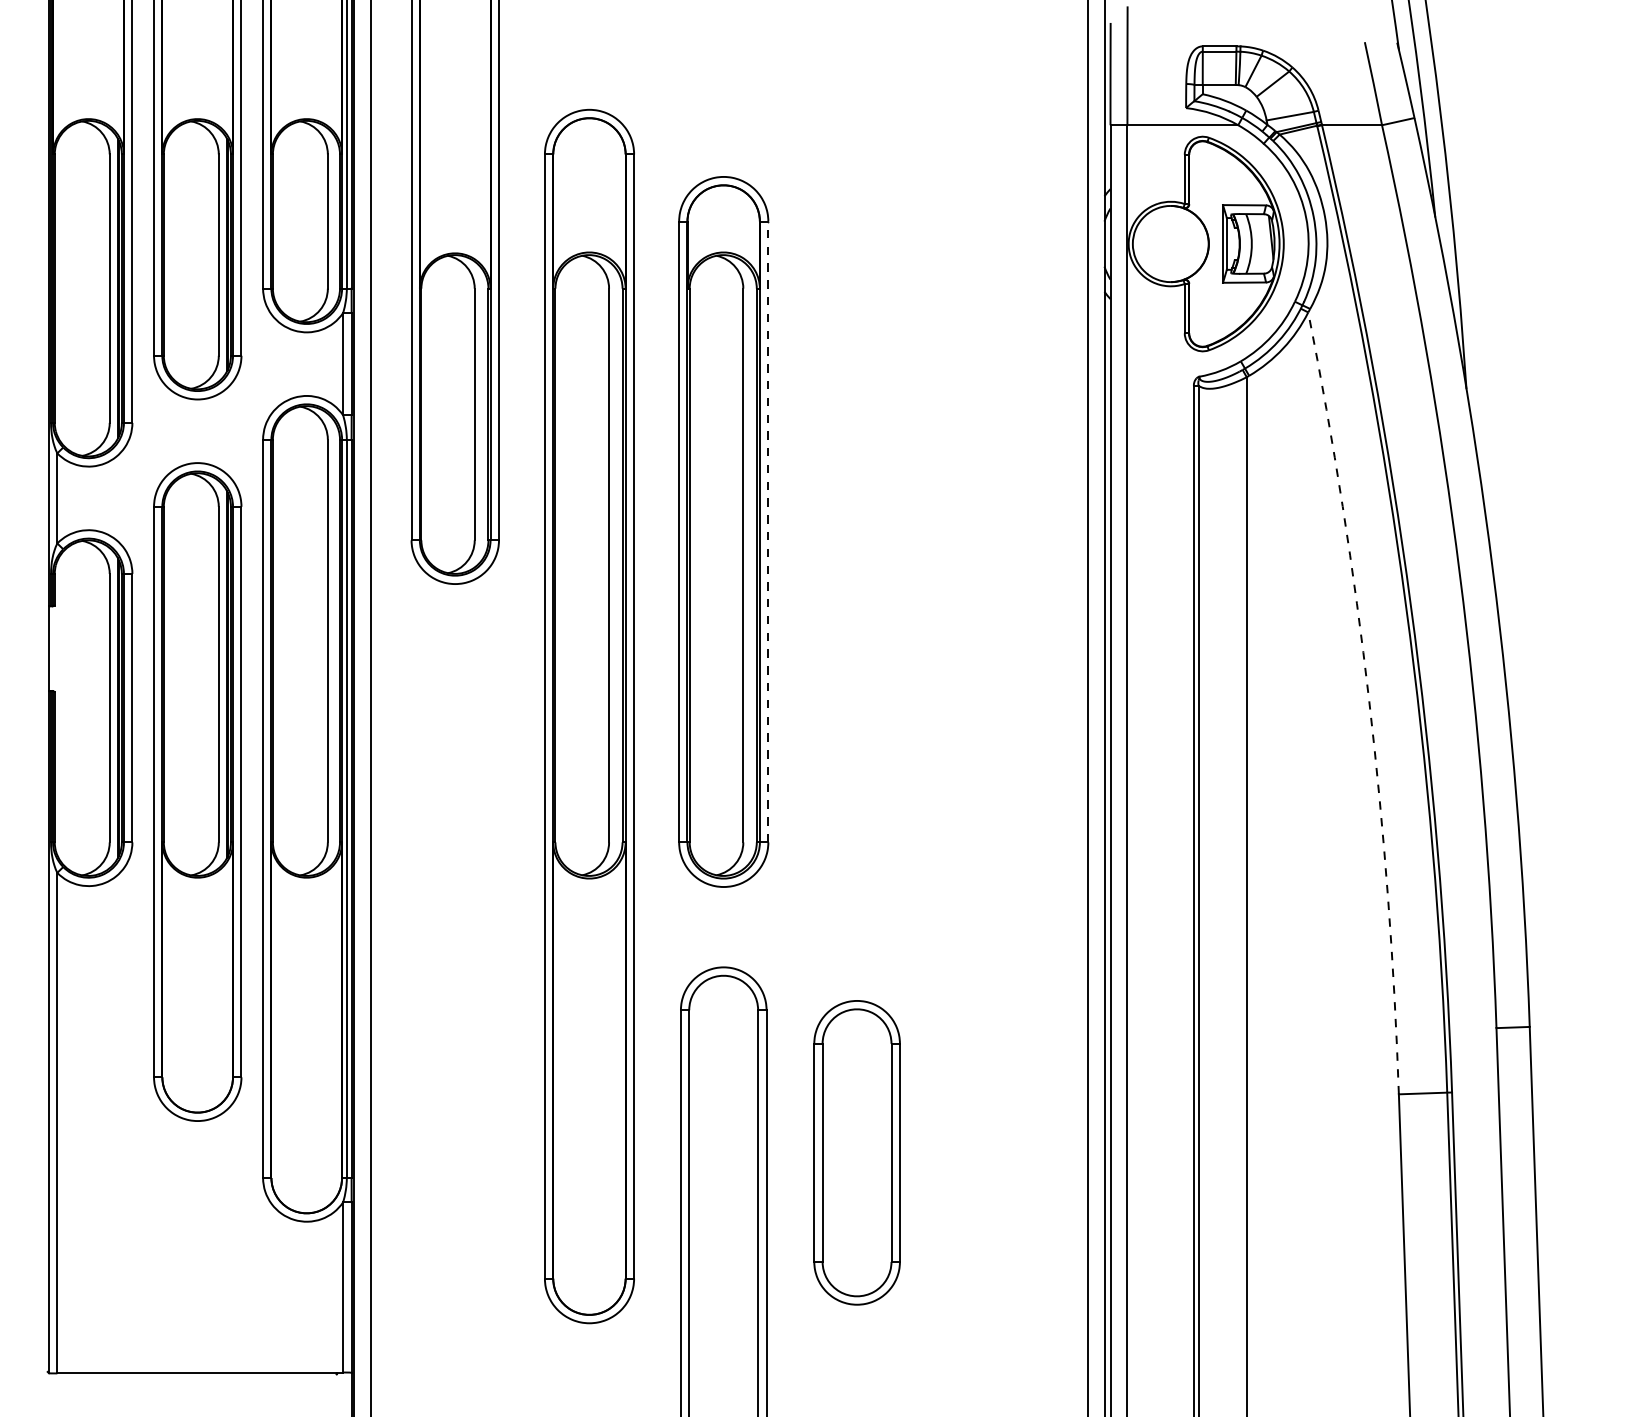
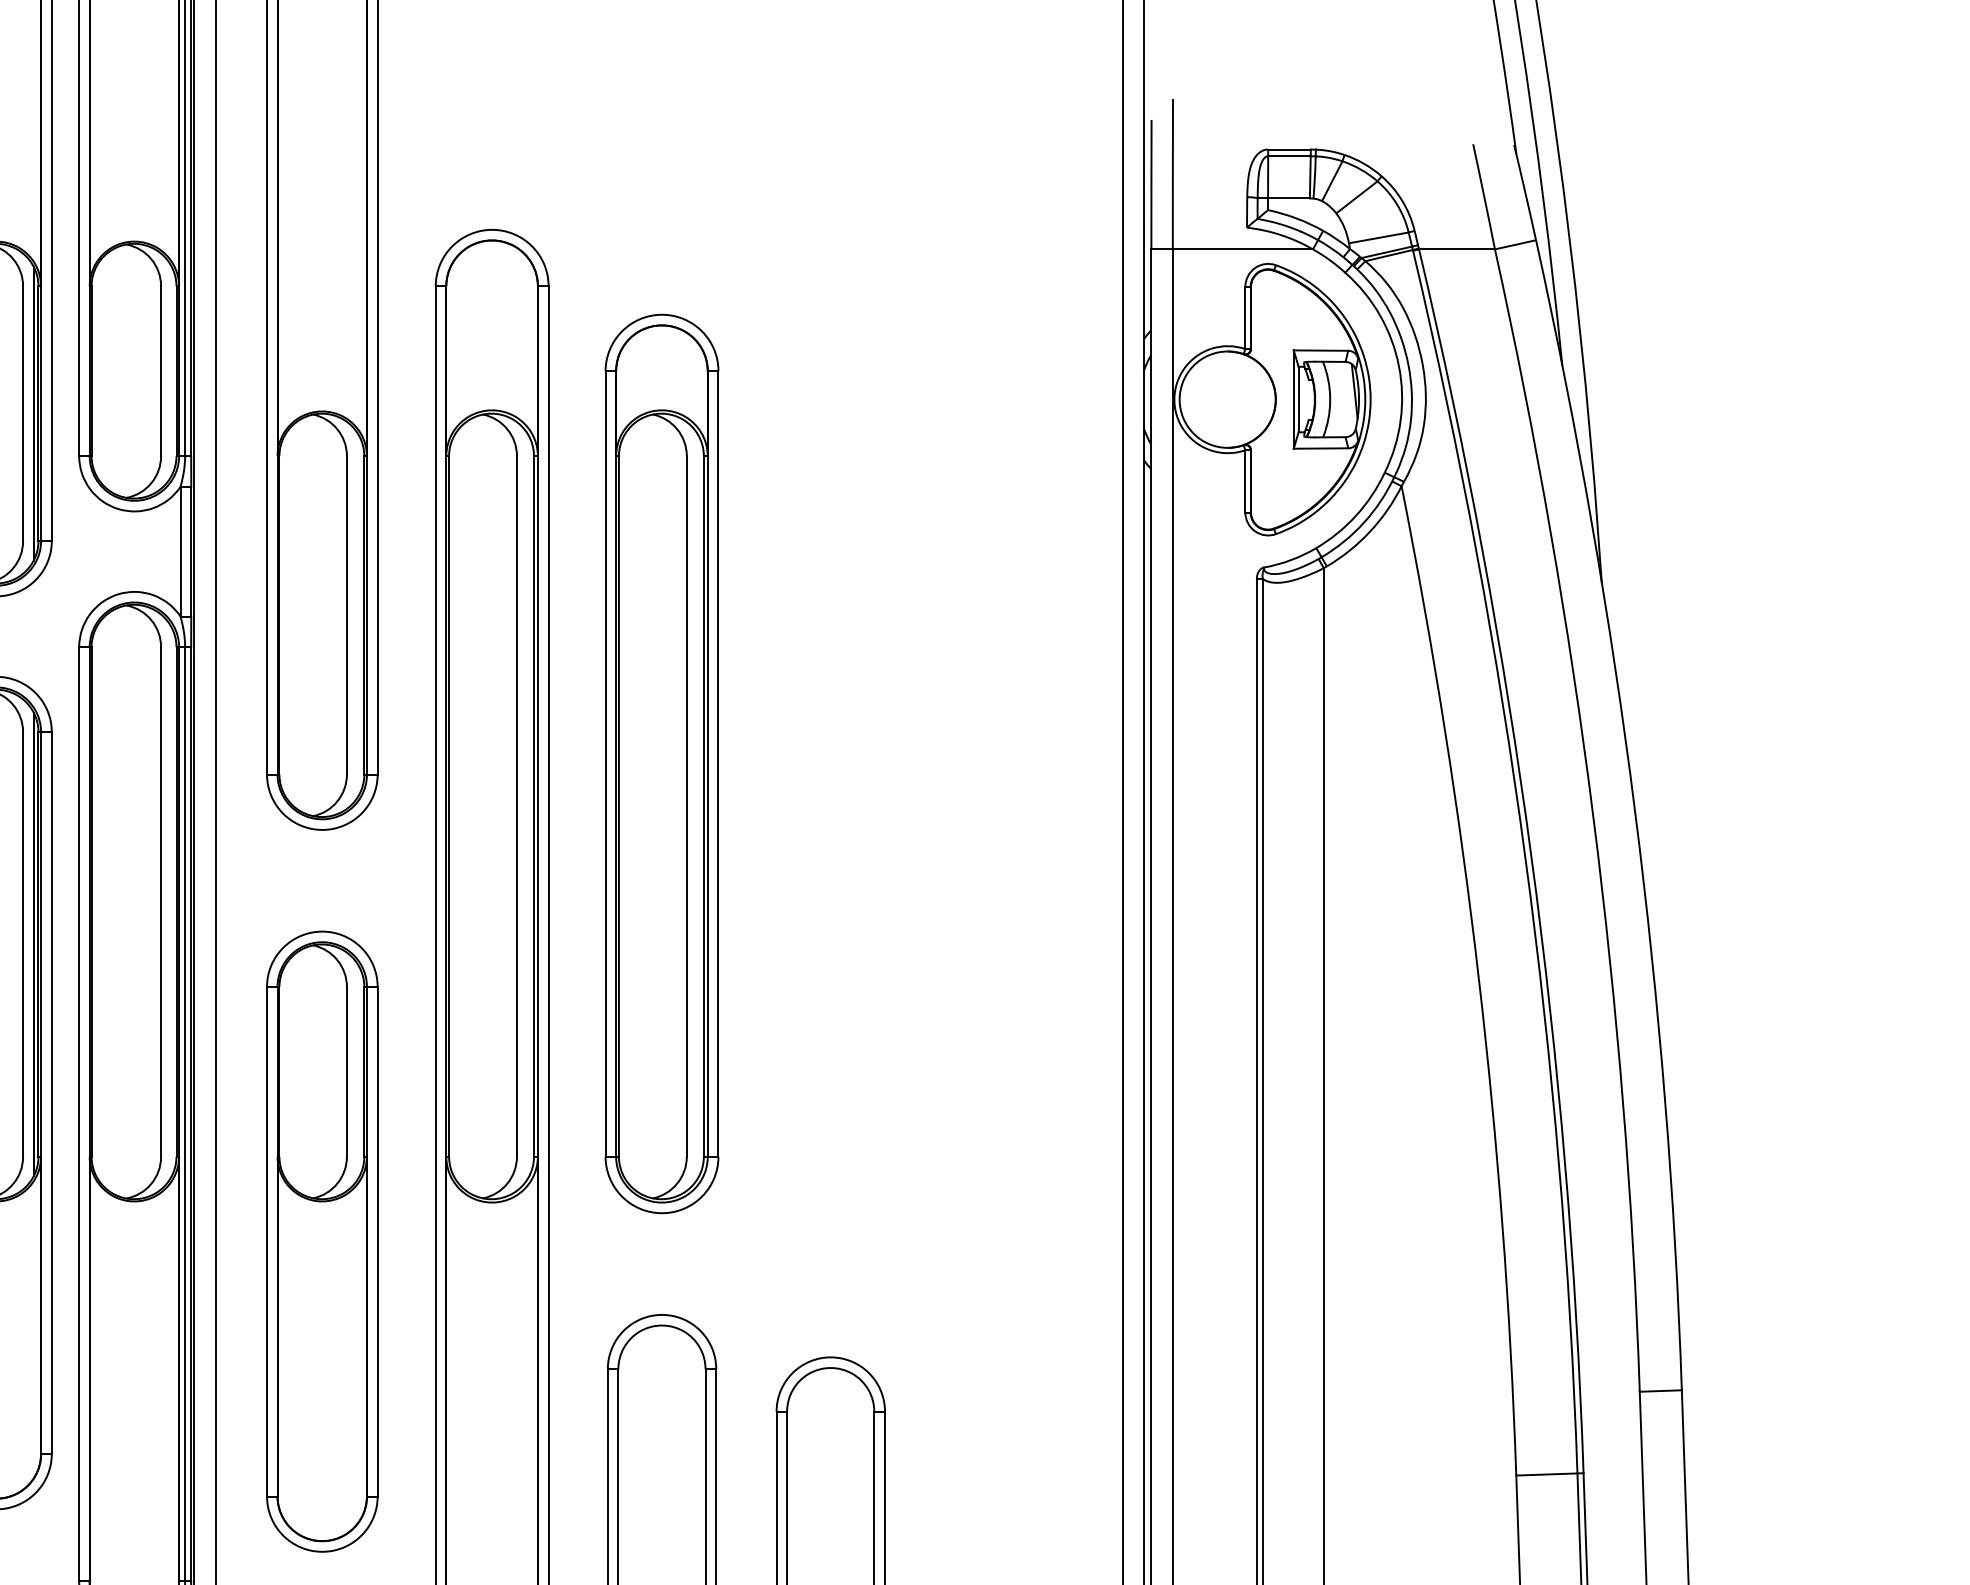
line: (768, 531) -> (718, 763), dashed -> solid
arc: (1369, 701) -> (1479, 978), dashed -> solid
part: (454, 909) -> (321, 1241), added

